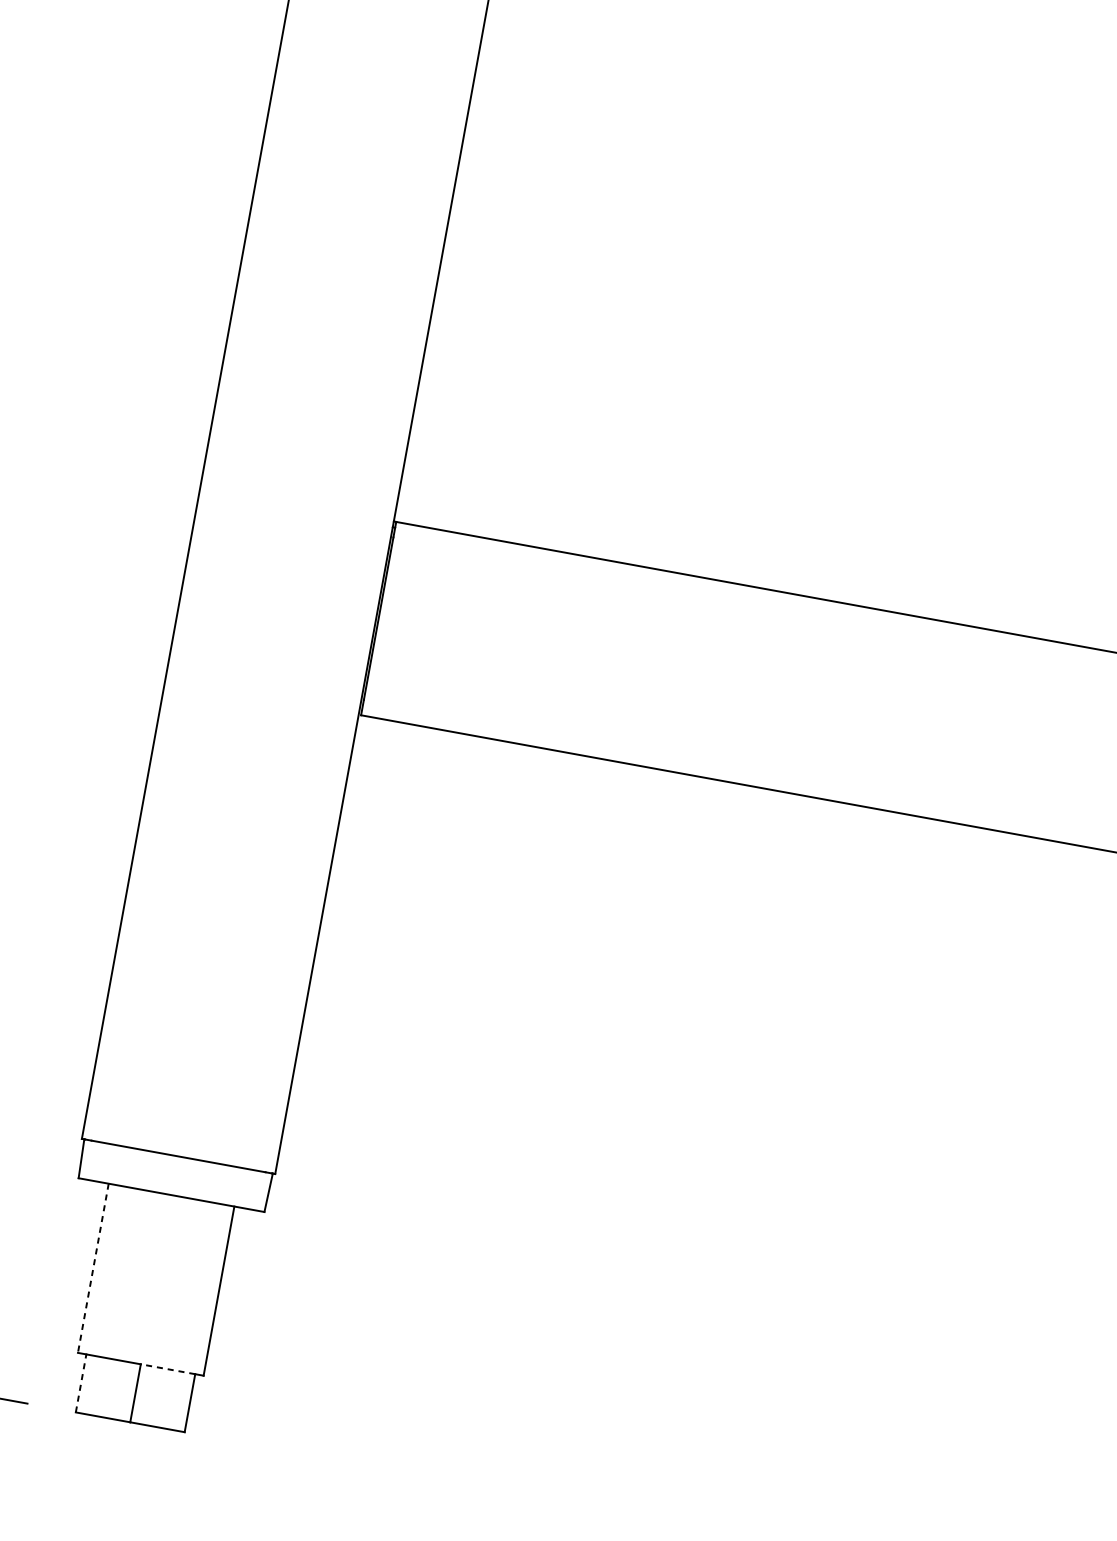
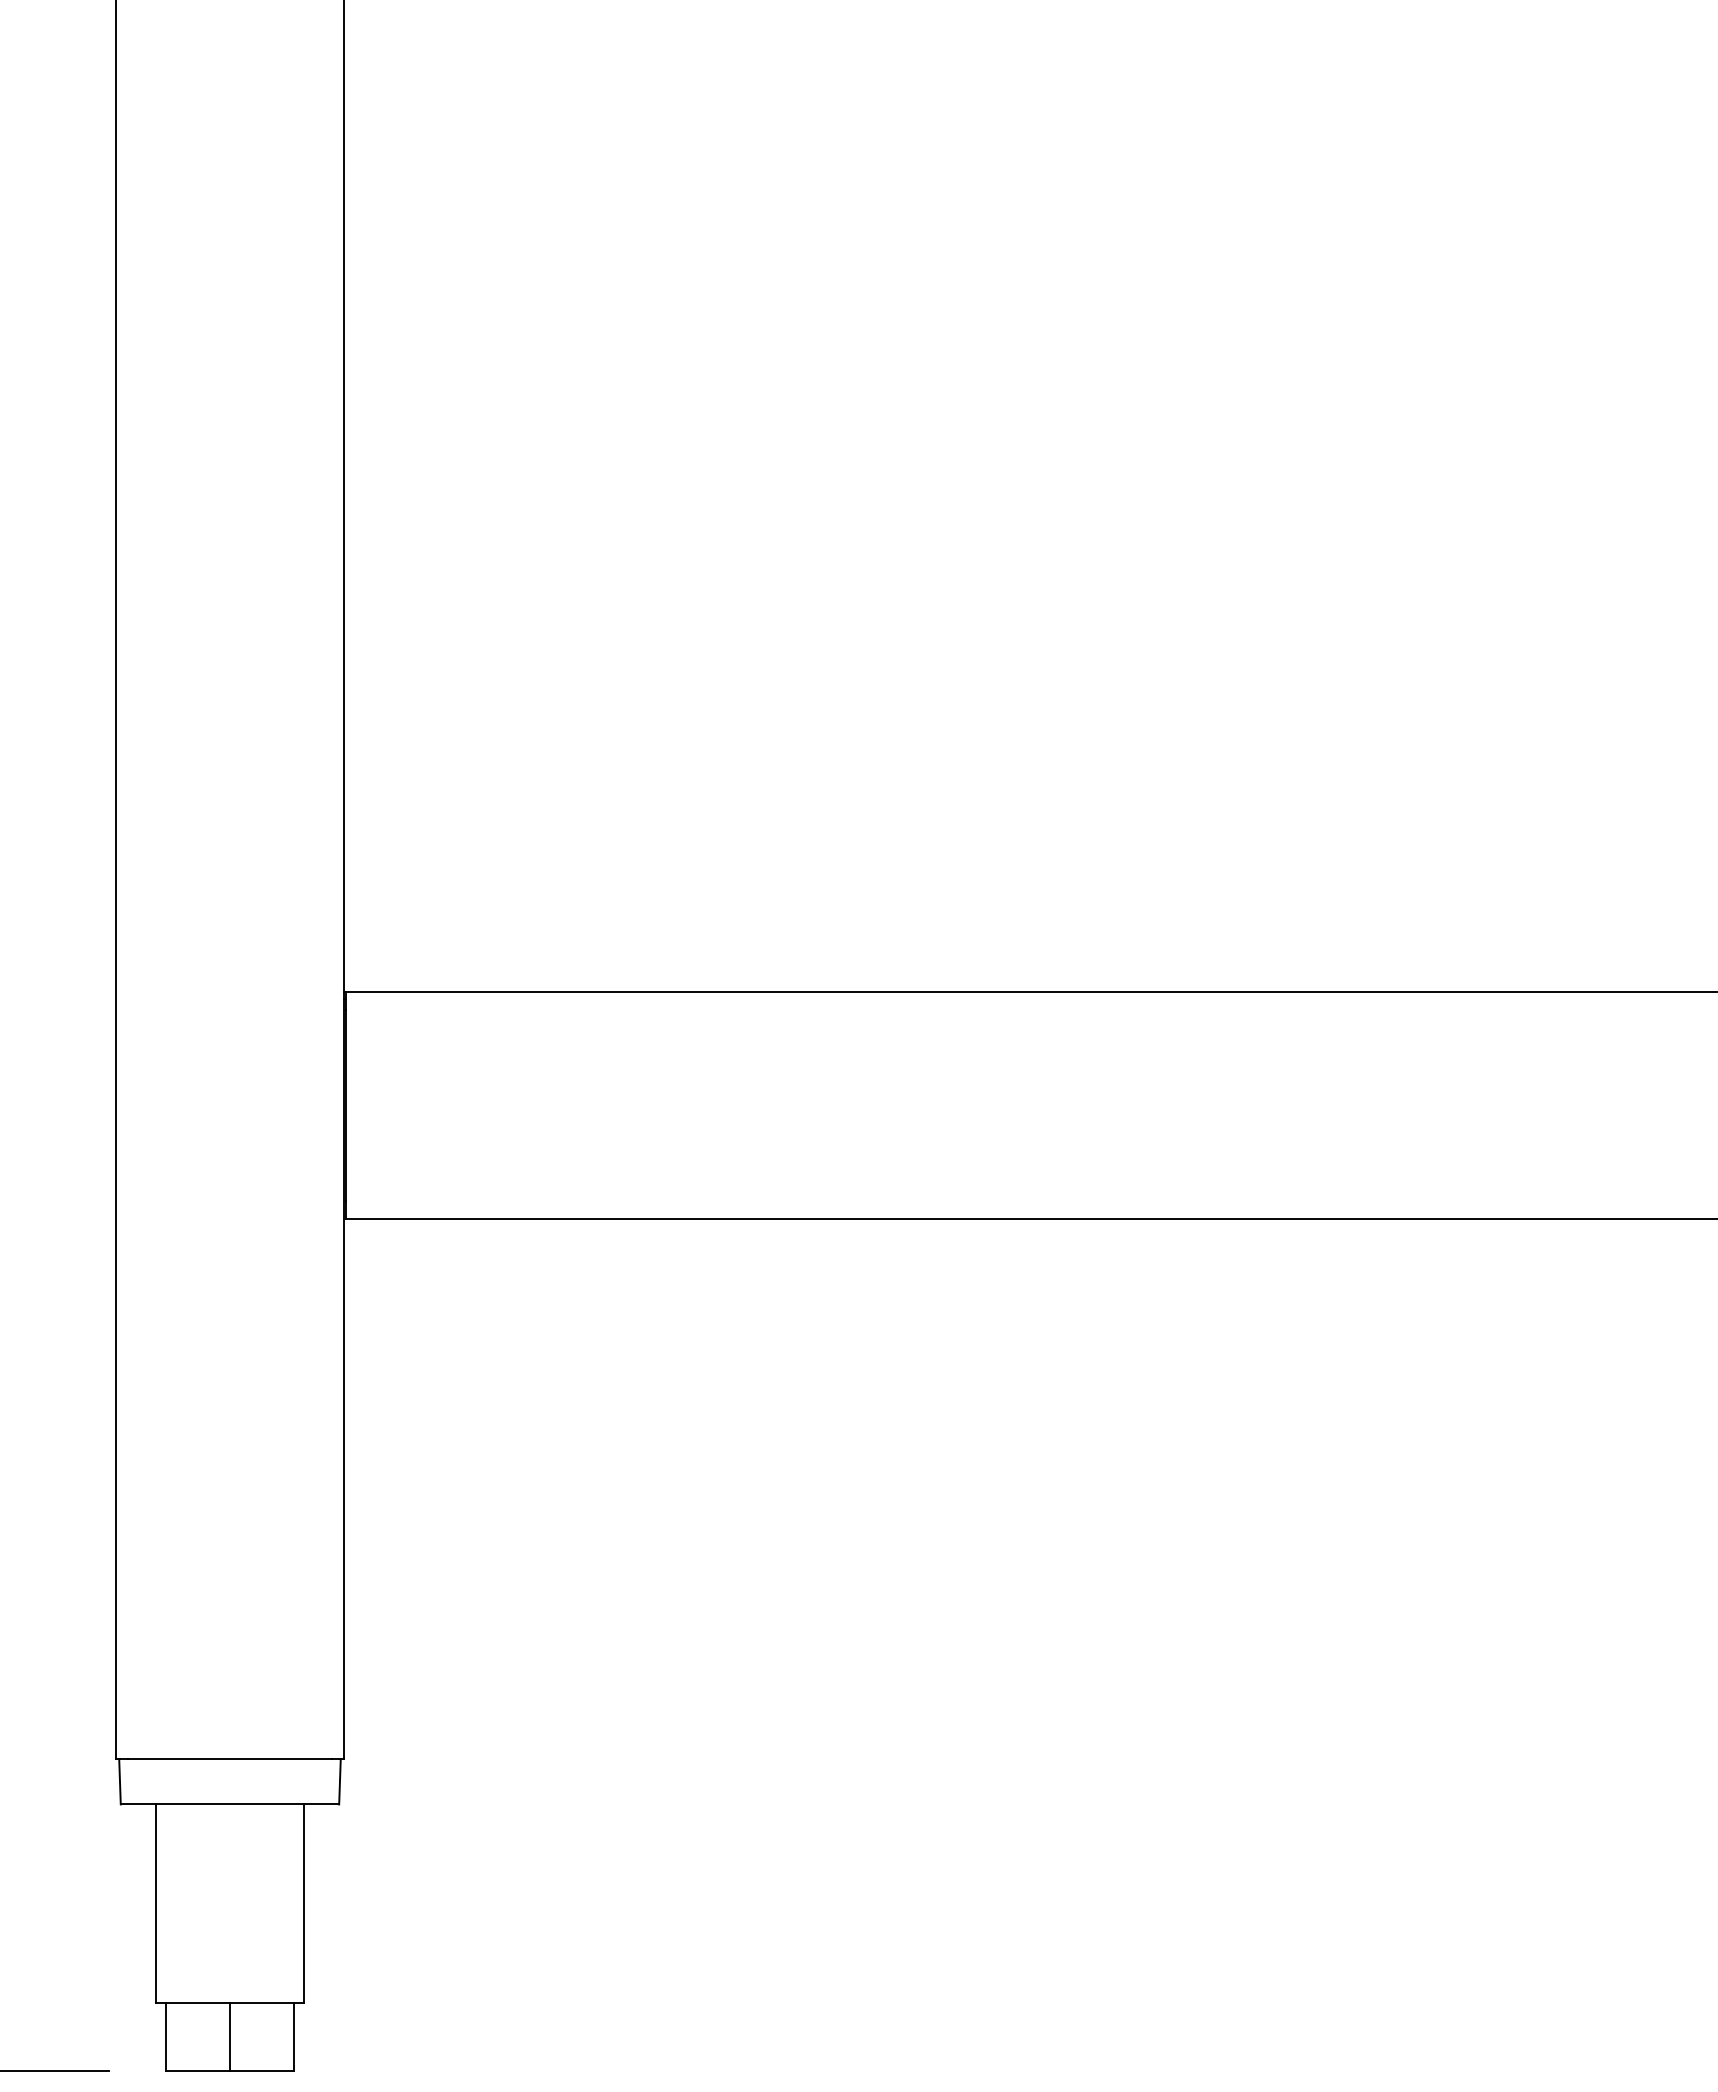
line: (93, 1268) -> (156, 1904), dashed -> solid
line: (167, 1369) -> (261, 2003), dashed -> solid
line: (81, 1382) -> (166, 2036), dashed -> solid

